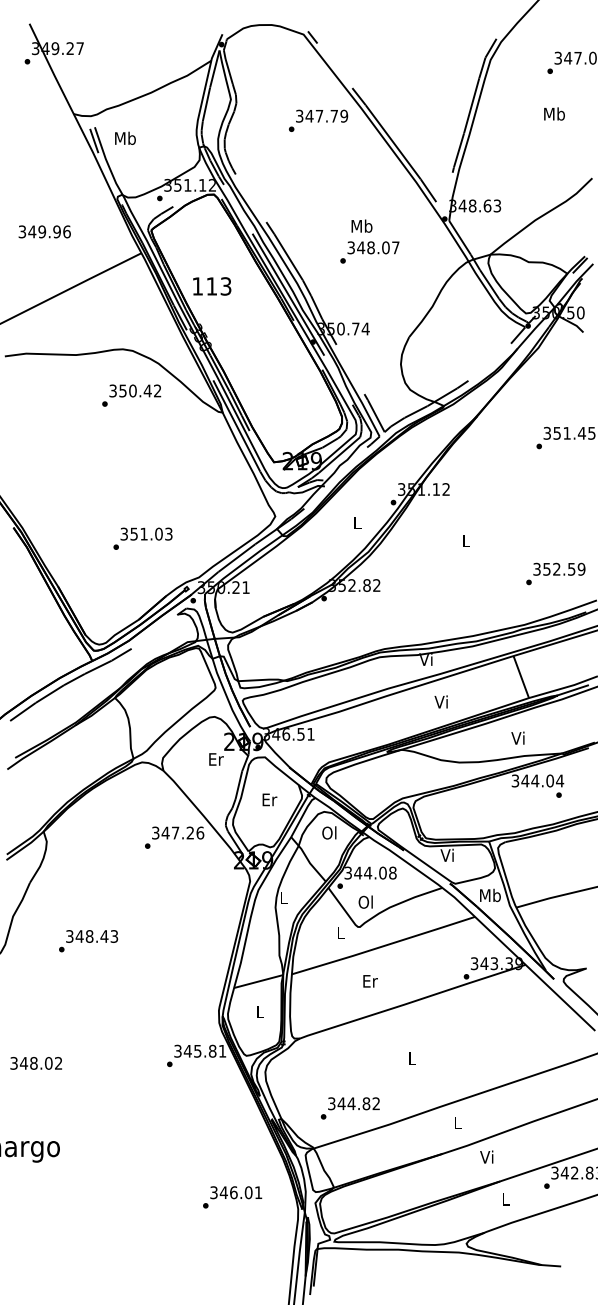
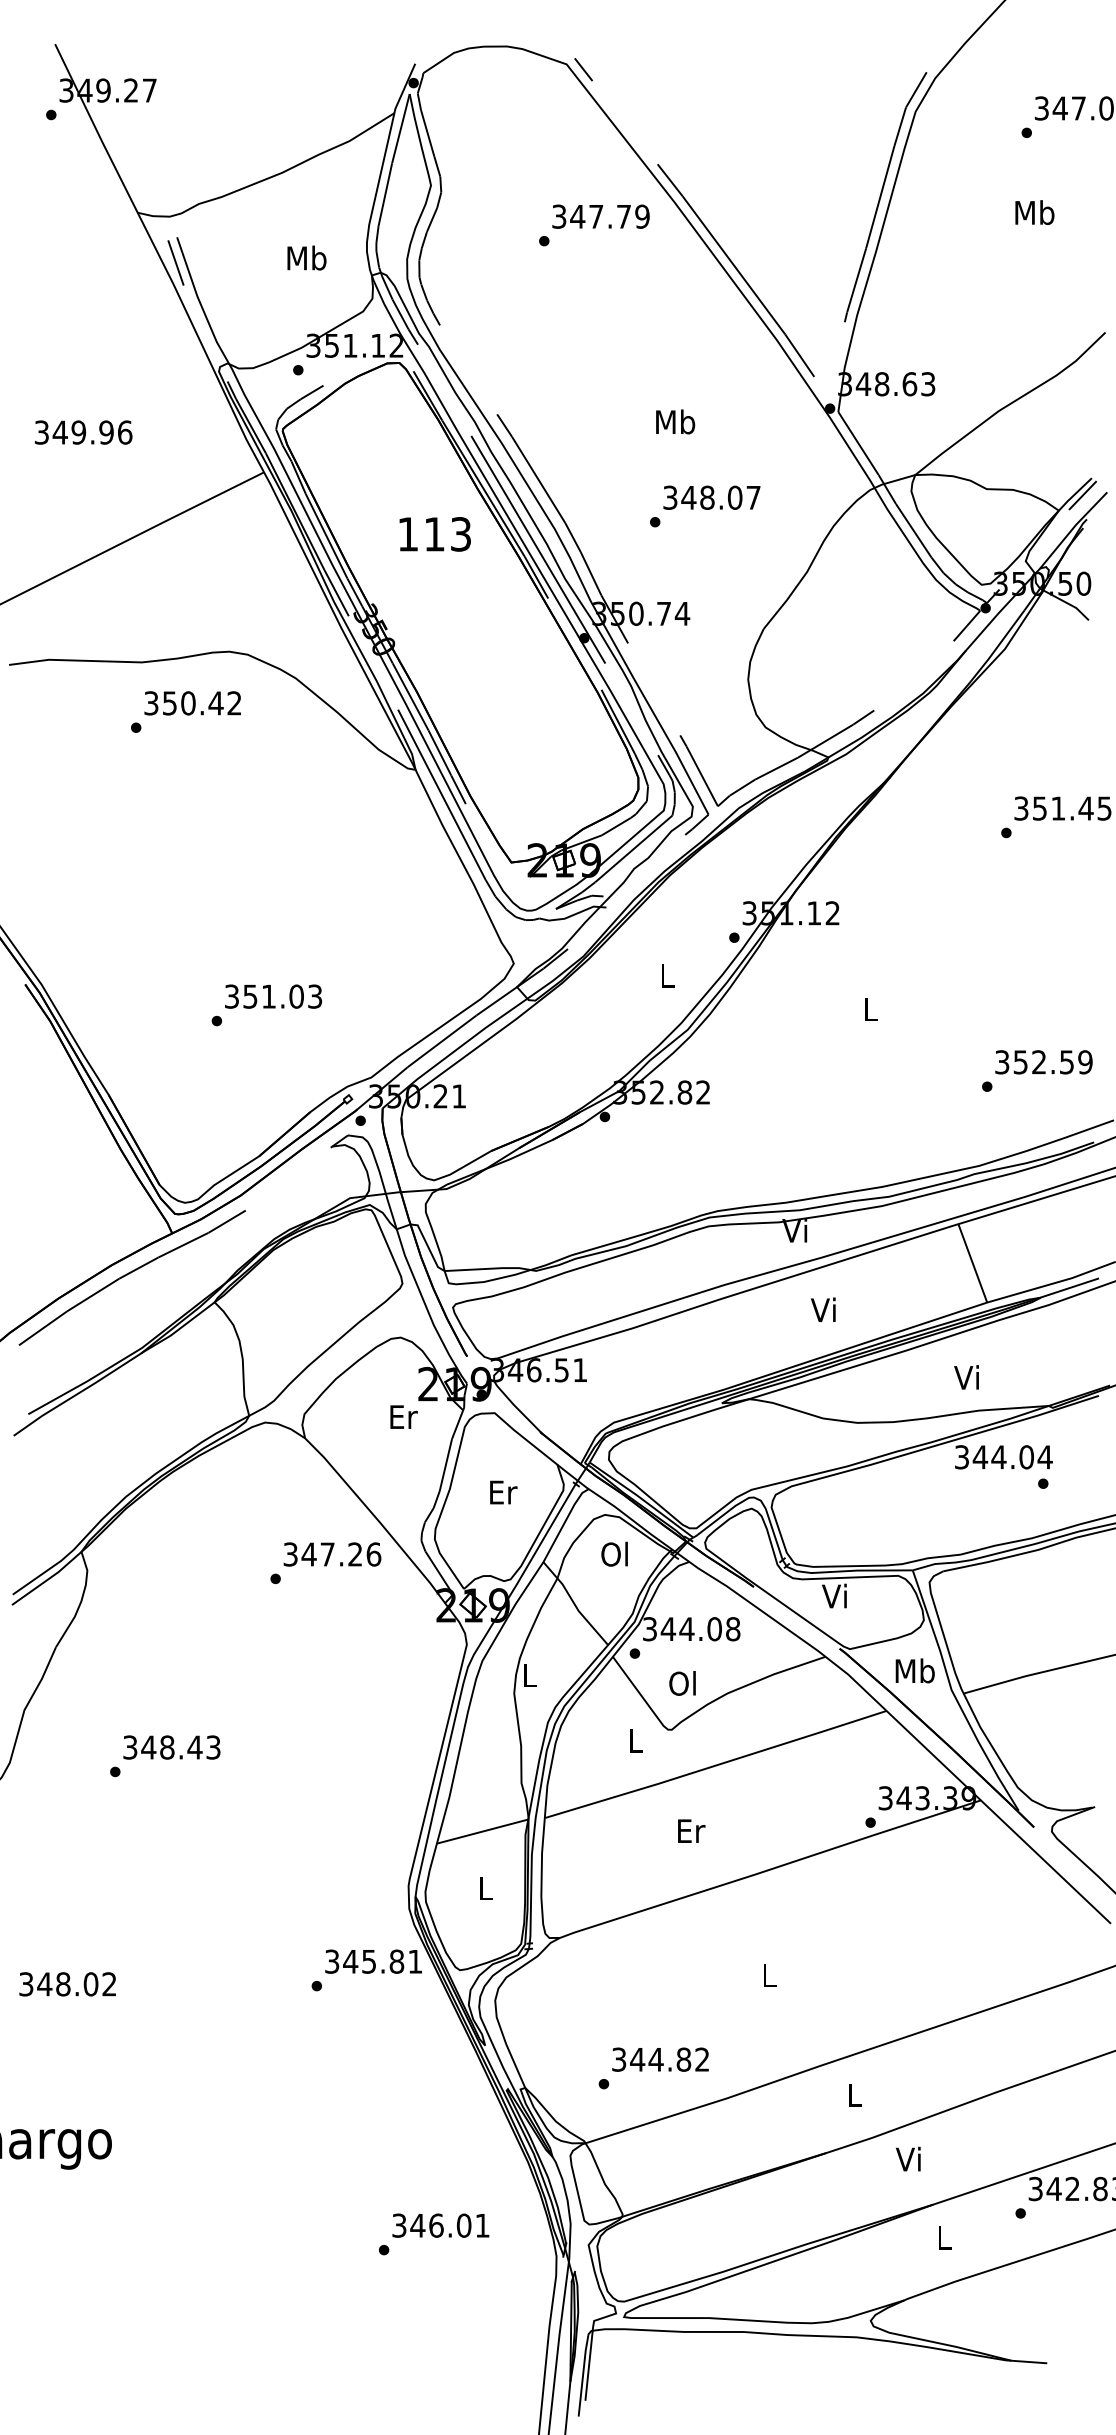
text: (125, 137) -> (306, 256), moved
text: (369, 252) -> (704, 506), moved
text: (212, 286) -> (435, 534), moved
text: (131, 395) -> (185, 711), moved

